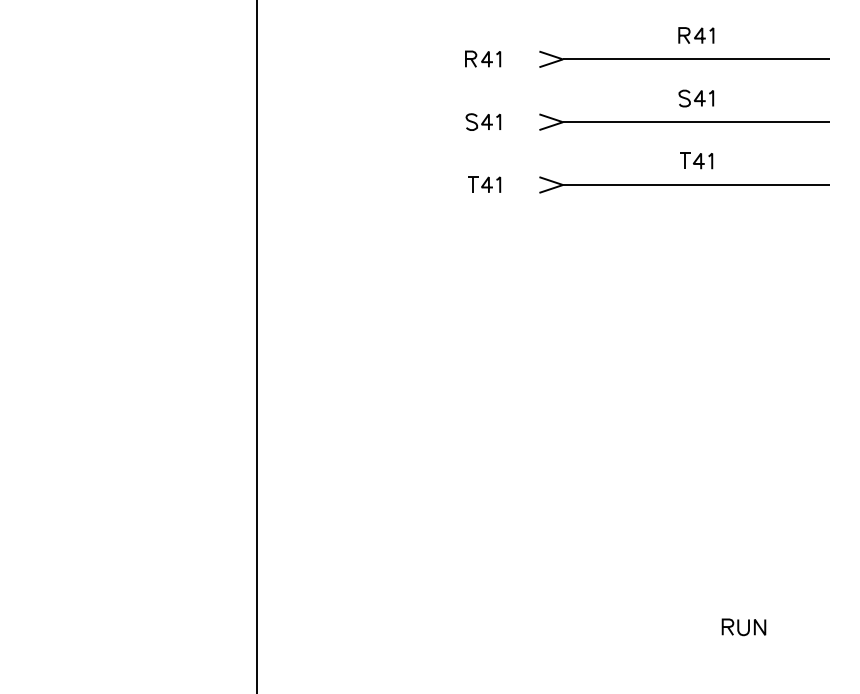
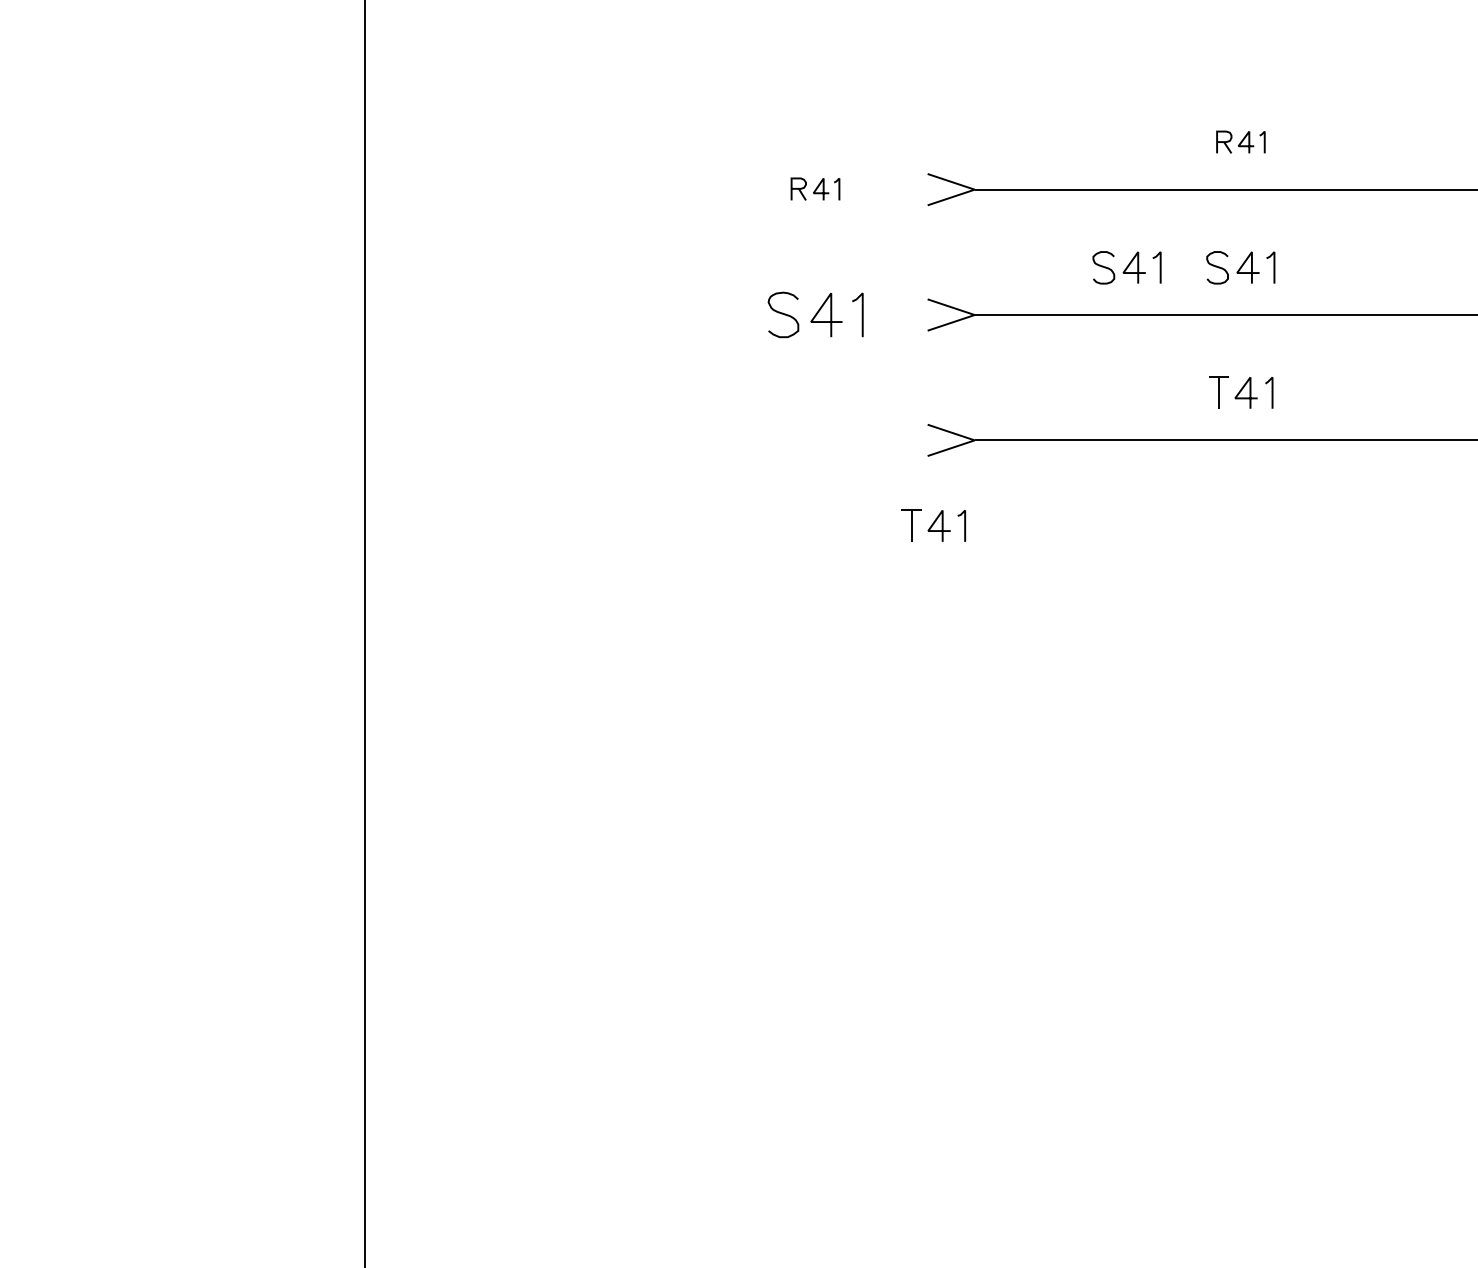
part: (696, 35) -> (1241, 141), size x0.7
part: (483, 58) -> (816, 187), size x0.7
part: (639, 98) -> (1127, 267), added
part: (483, 121) -> (816, 313), size x1.4
part: (484, 184) -> (933, 525), moved

